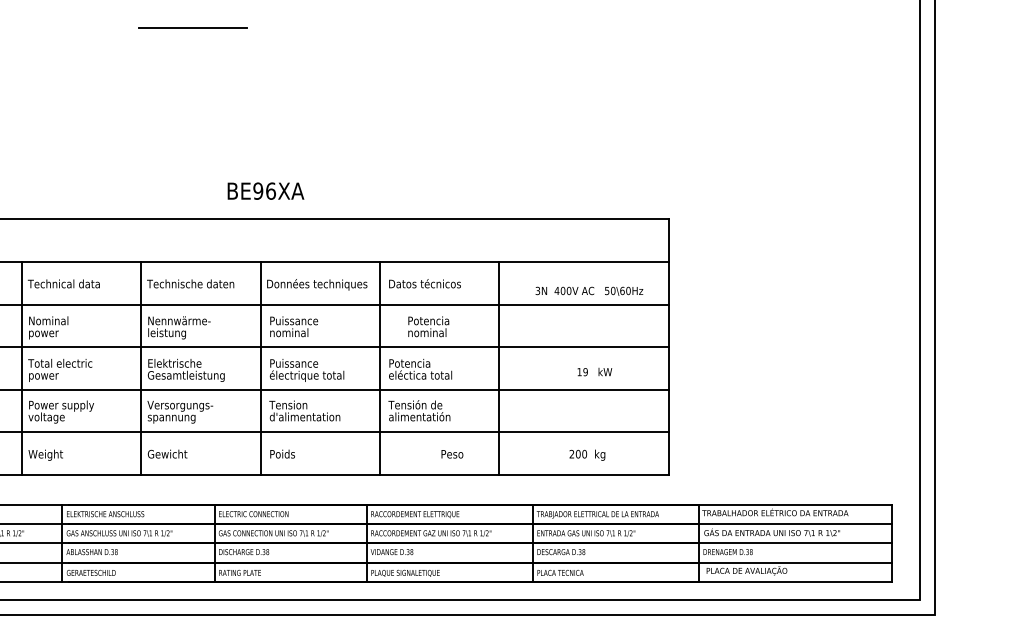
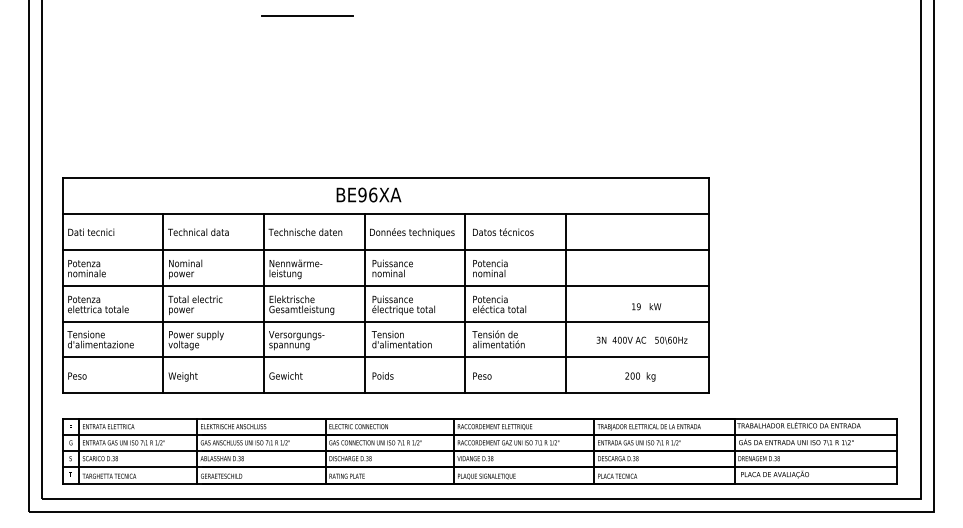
text: (265, 190) -> (368, 194), moved
text: (588, 291) -> (641, 340), moved
text: (428, 326) -> (490, 268), moved
text: (452, 453) -> (482, 375), moved

